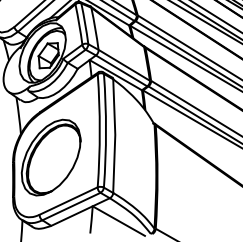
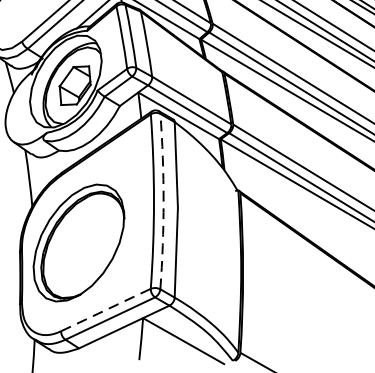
arc: (106, 130) -> (164, 201), solid -> dashed
line: (69, 200) -> (107, 309), solid -> dashed

